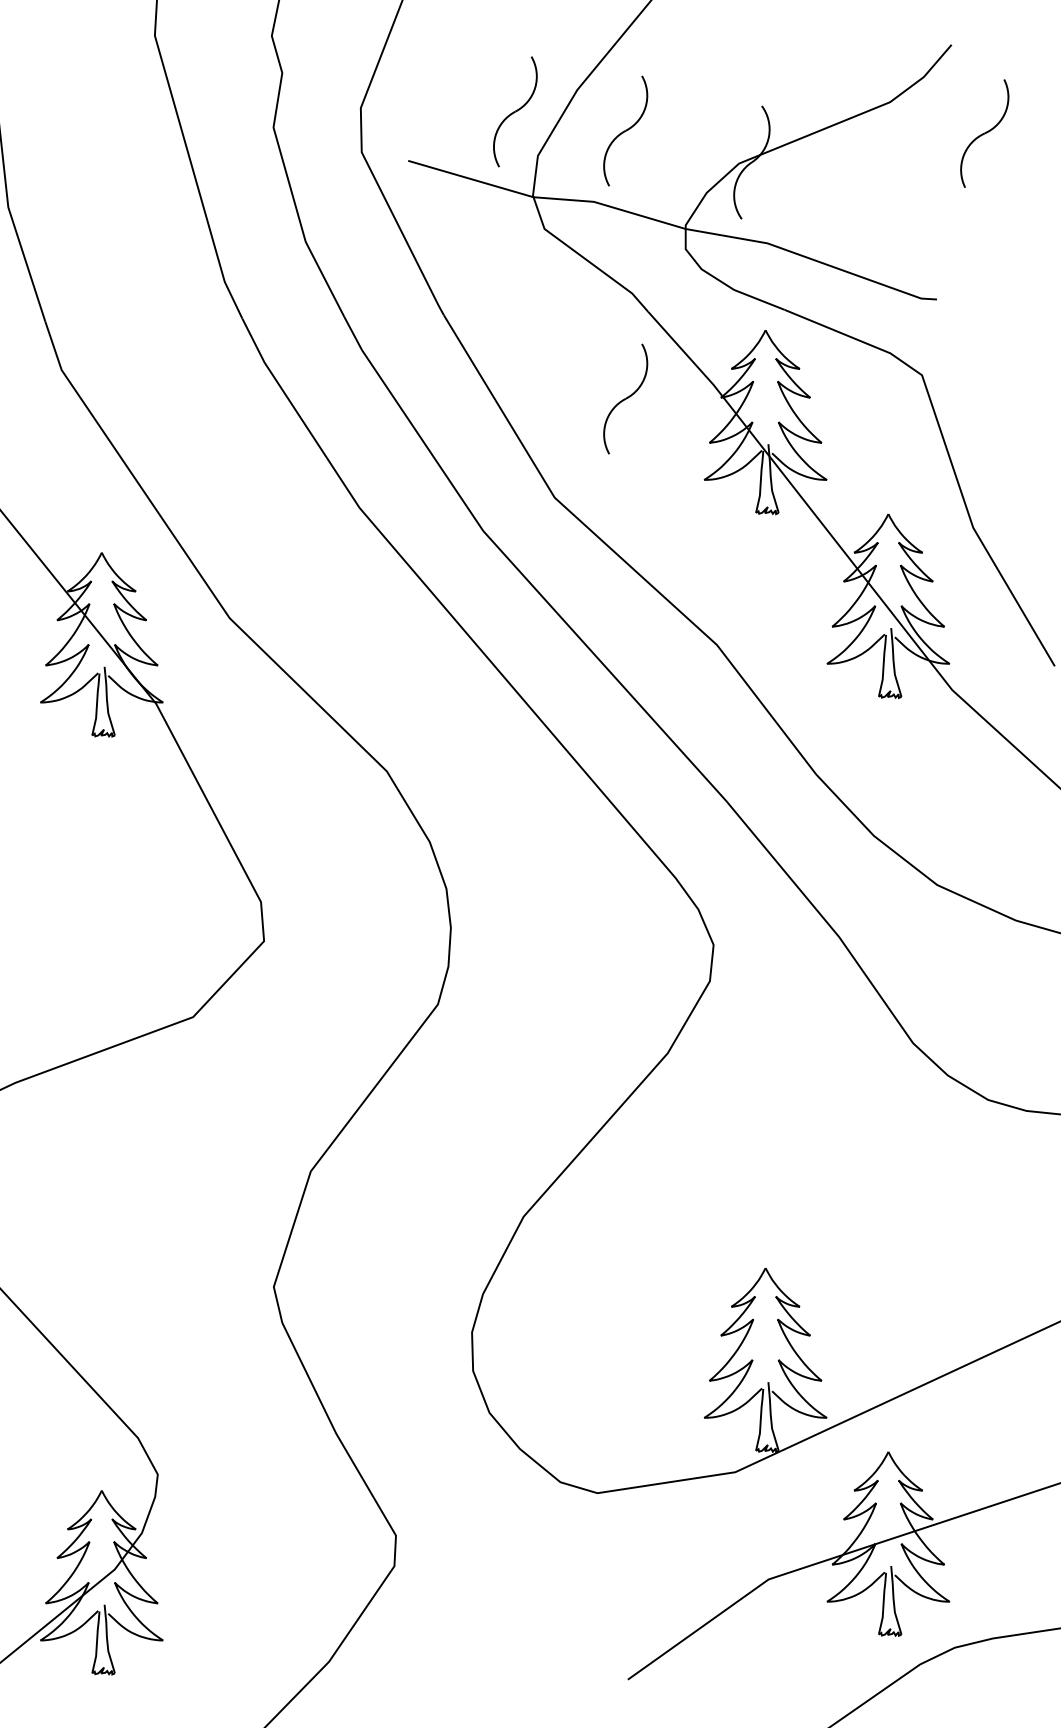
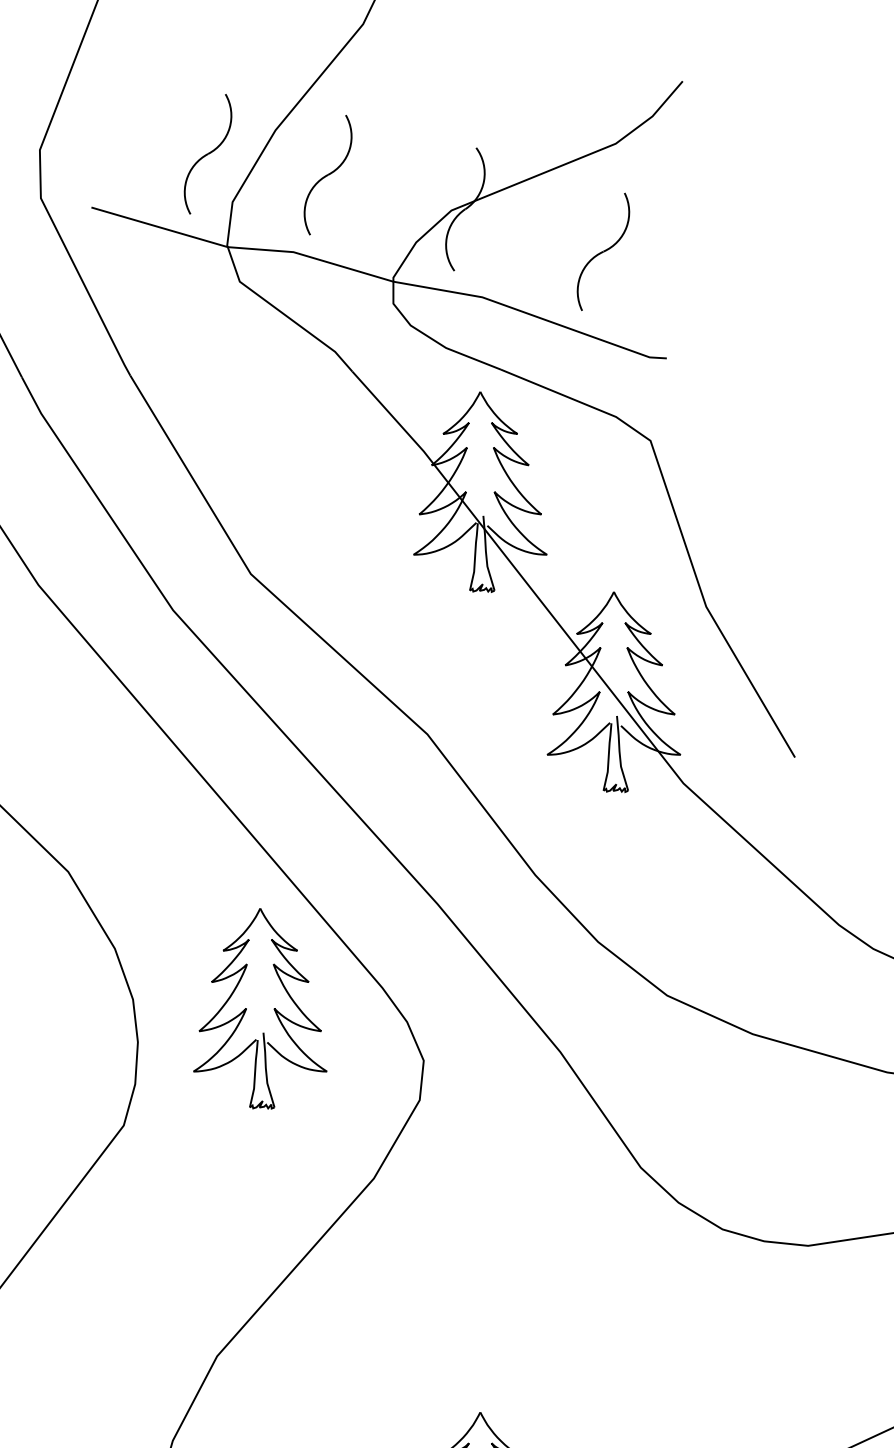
part: (984, 133) -> (603, 251), moved
part: (625, 398) -> (327, 466), removed
part: (563, 897) -> (260, 1009), added

